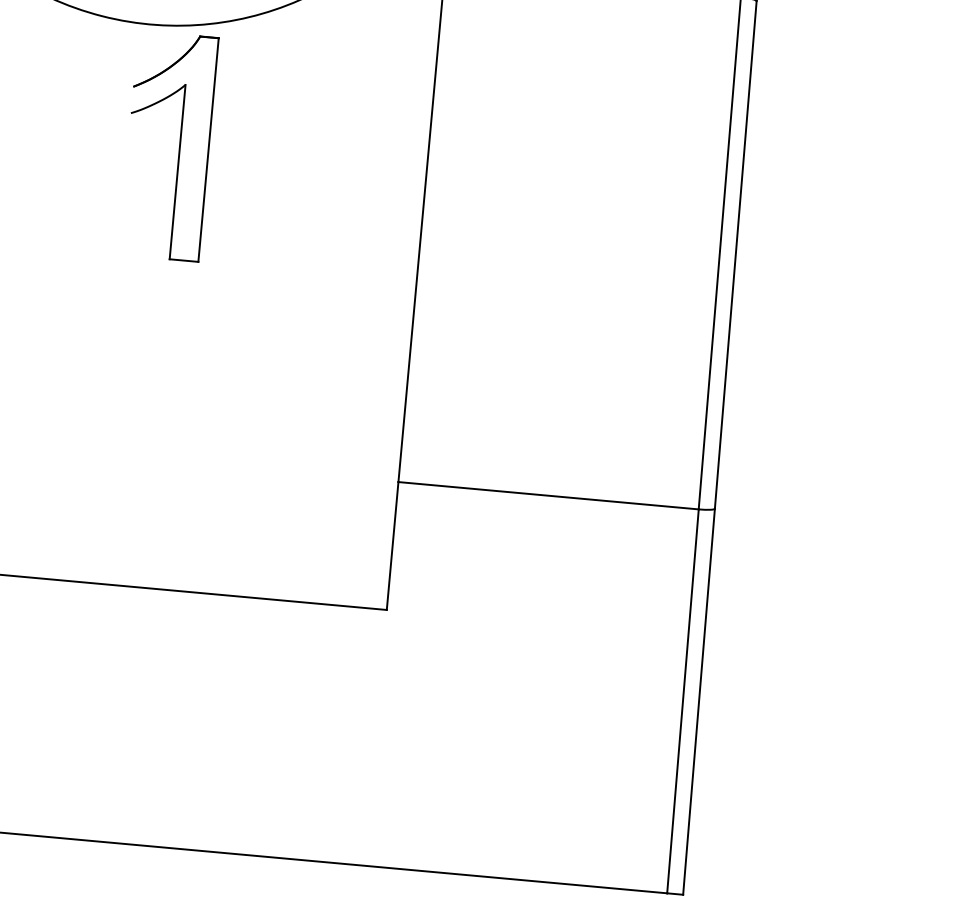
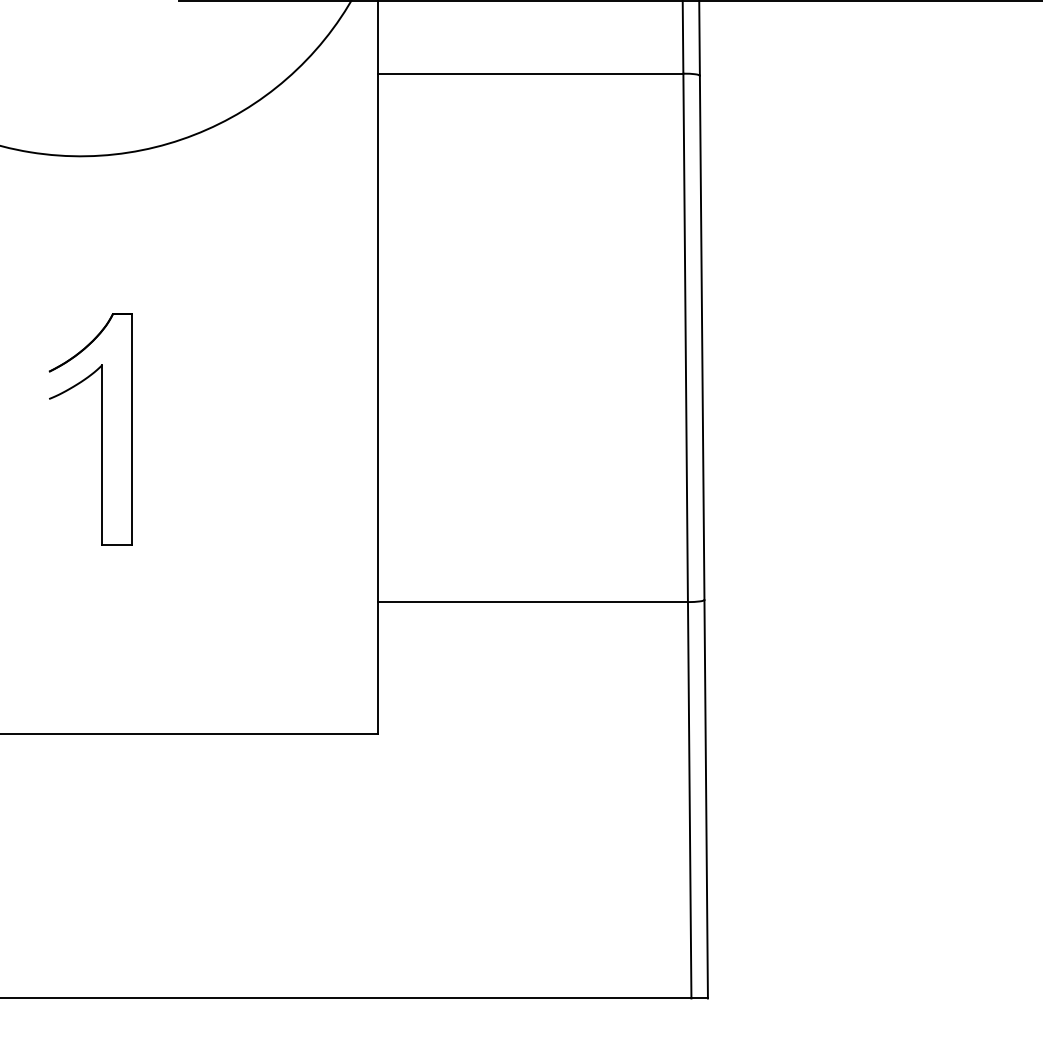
part: (178, 147) -> (101, 429), moved

